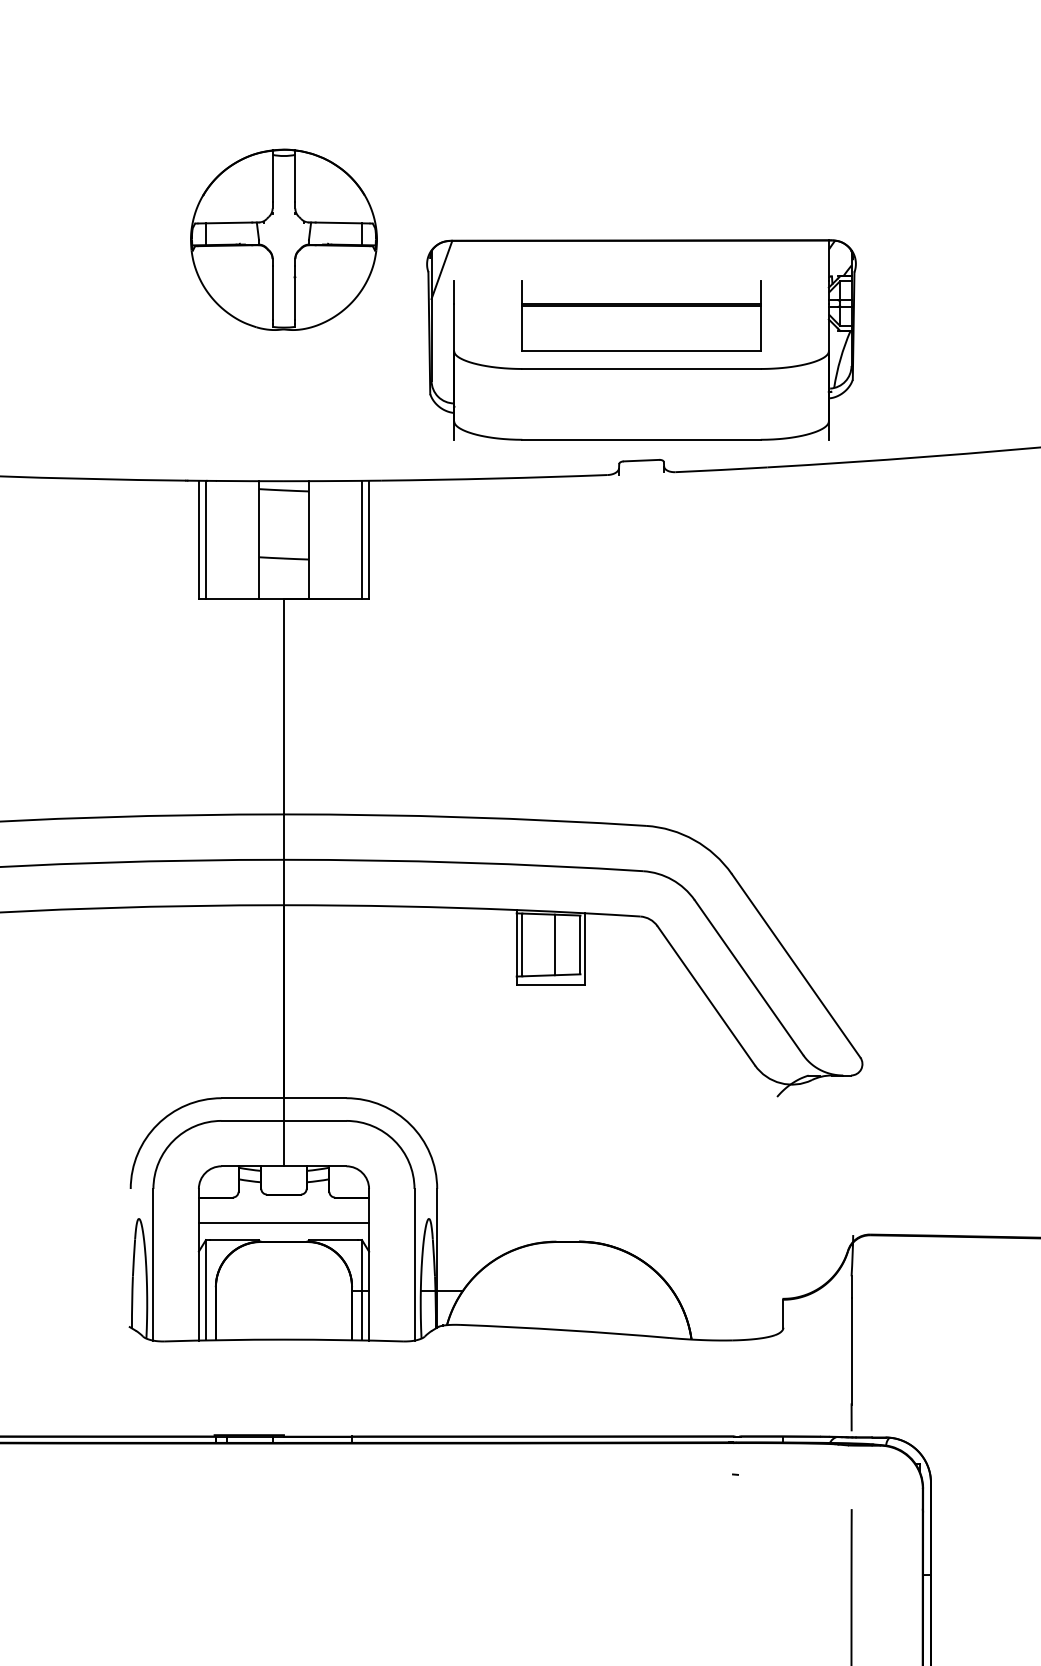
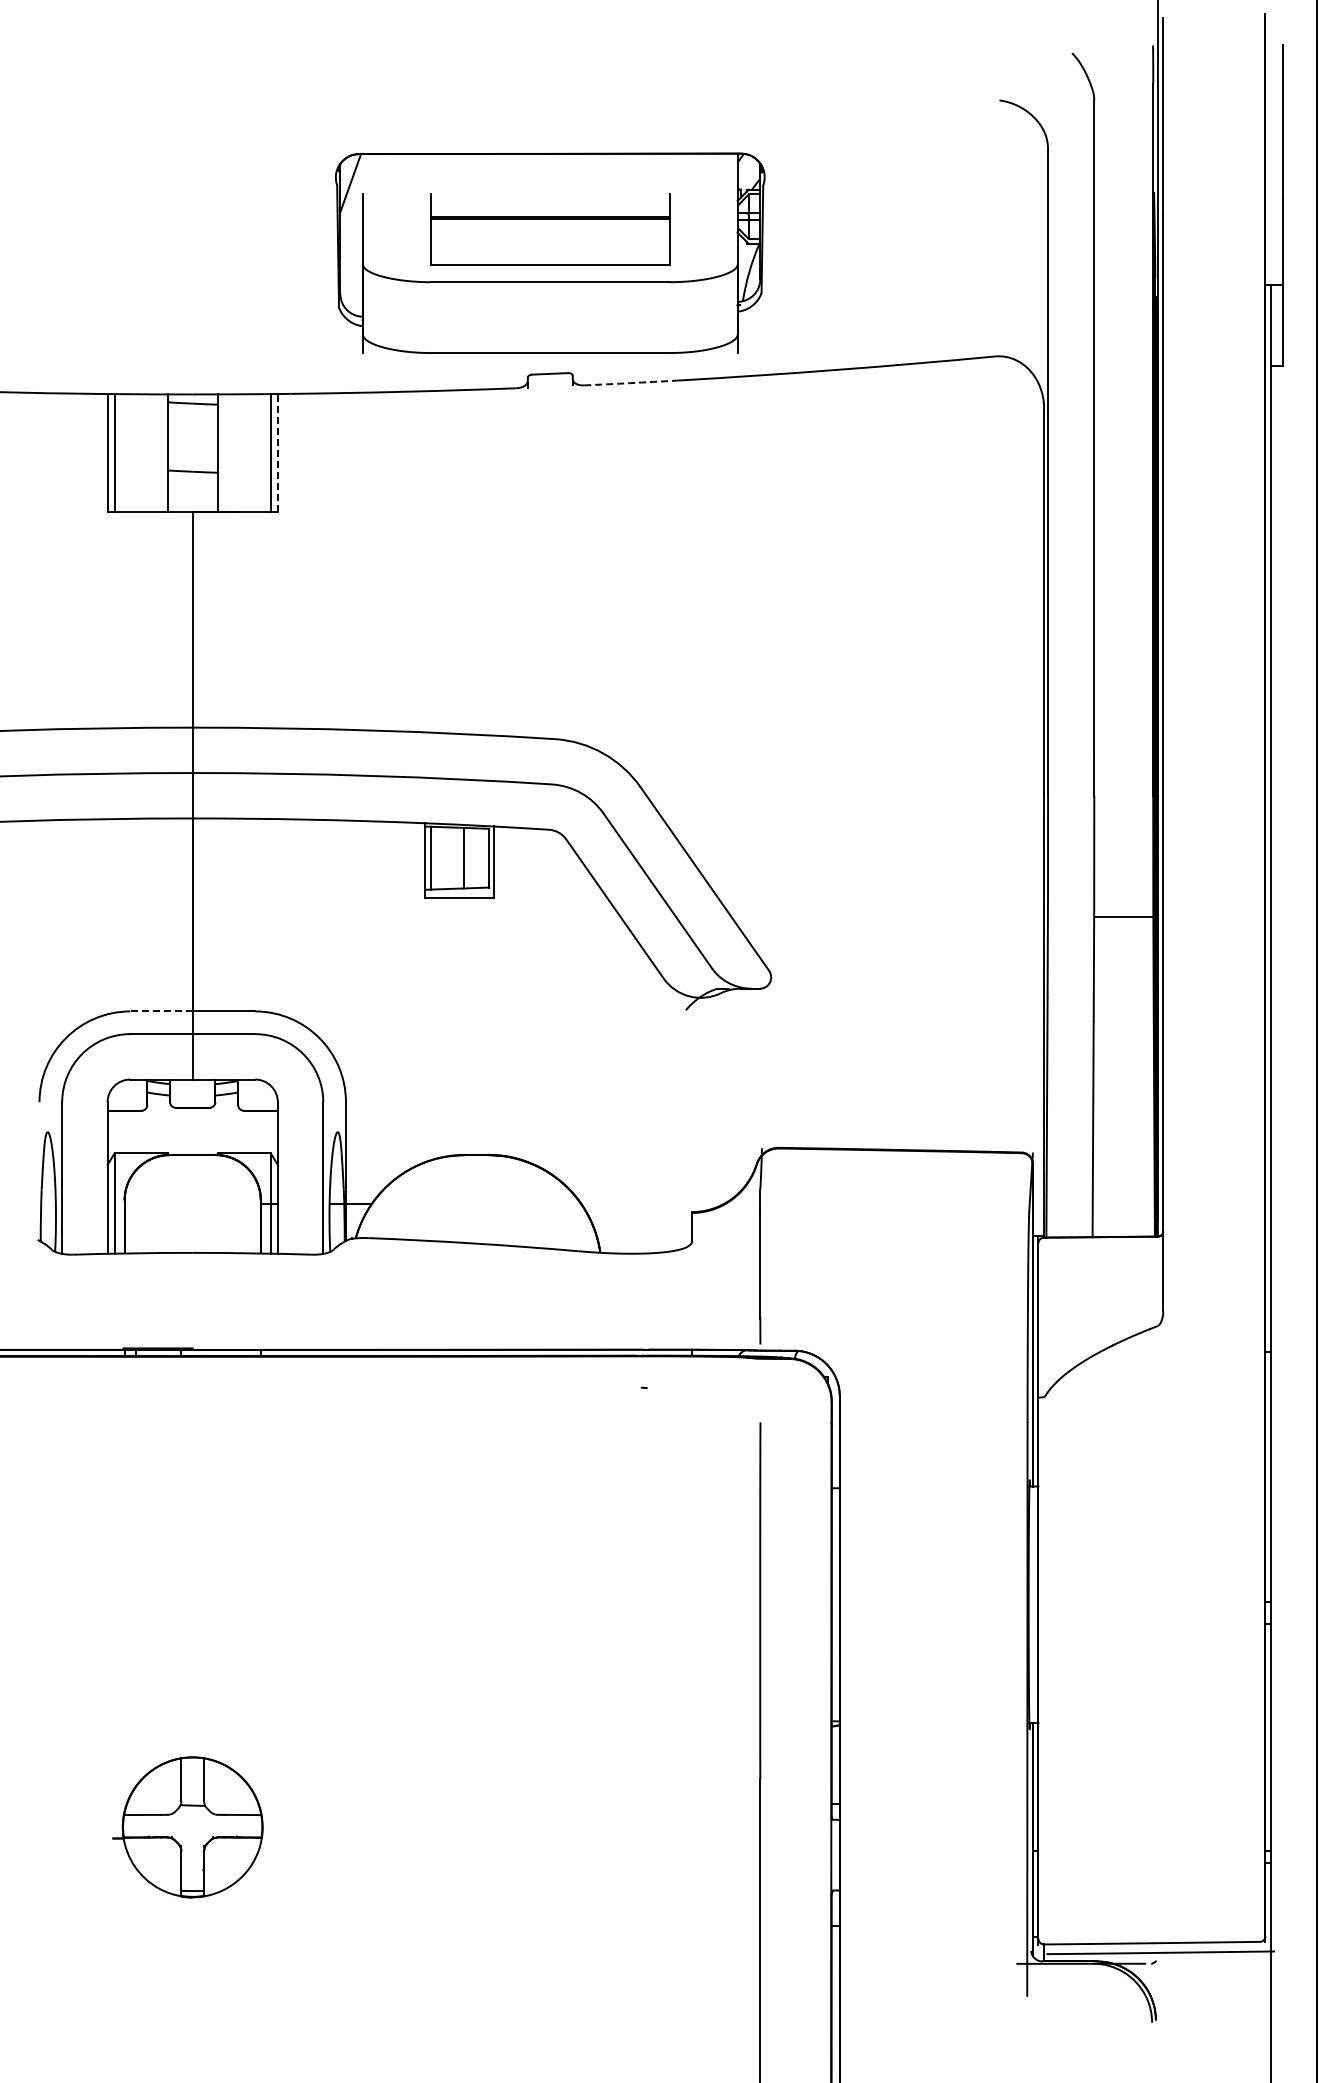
part: (283, 240) -> (192, 153), removed
arc: (721, 470) -> (630, 383), solid -> dashed
line: (368, 540) -> (277, 453), solid -> dashed
line: (252, 1098) -> (161, 1011), solid -> dashed
line: (283, 1223) -> (192, 1136), removed

